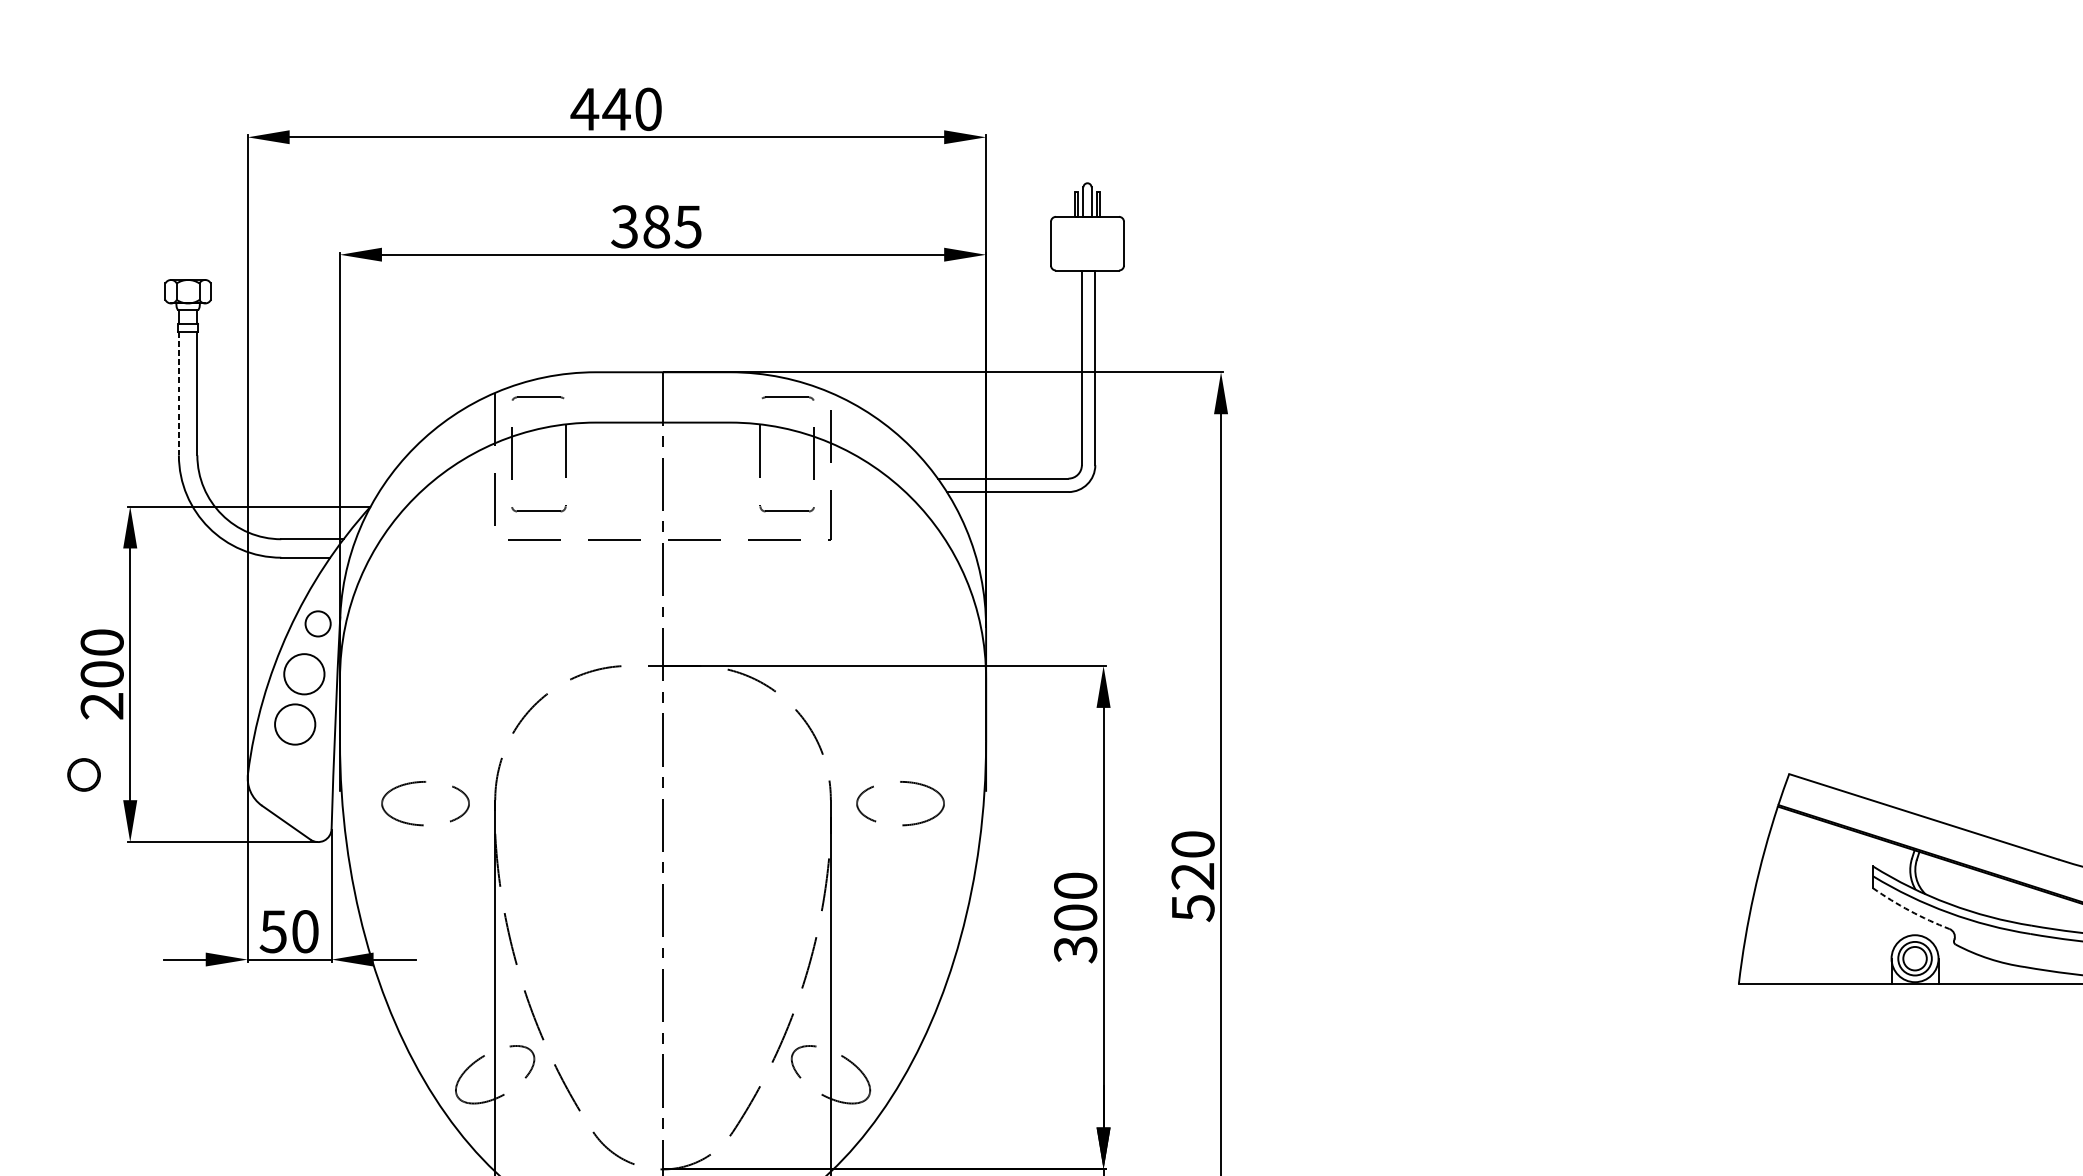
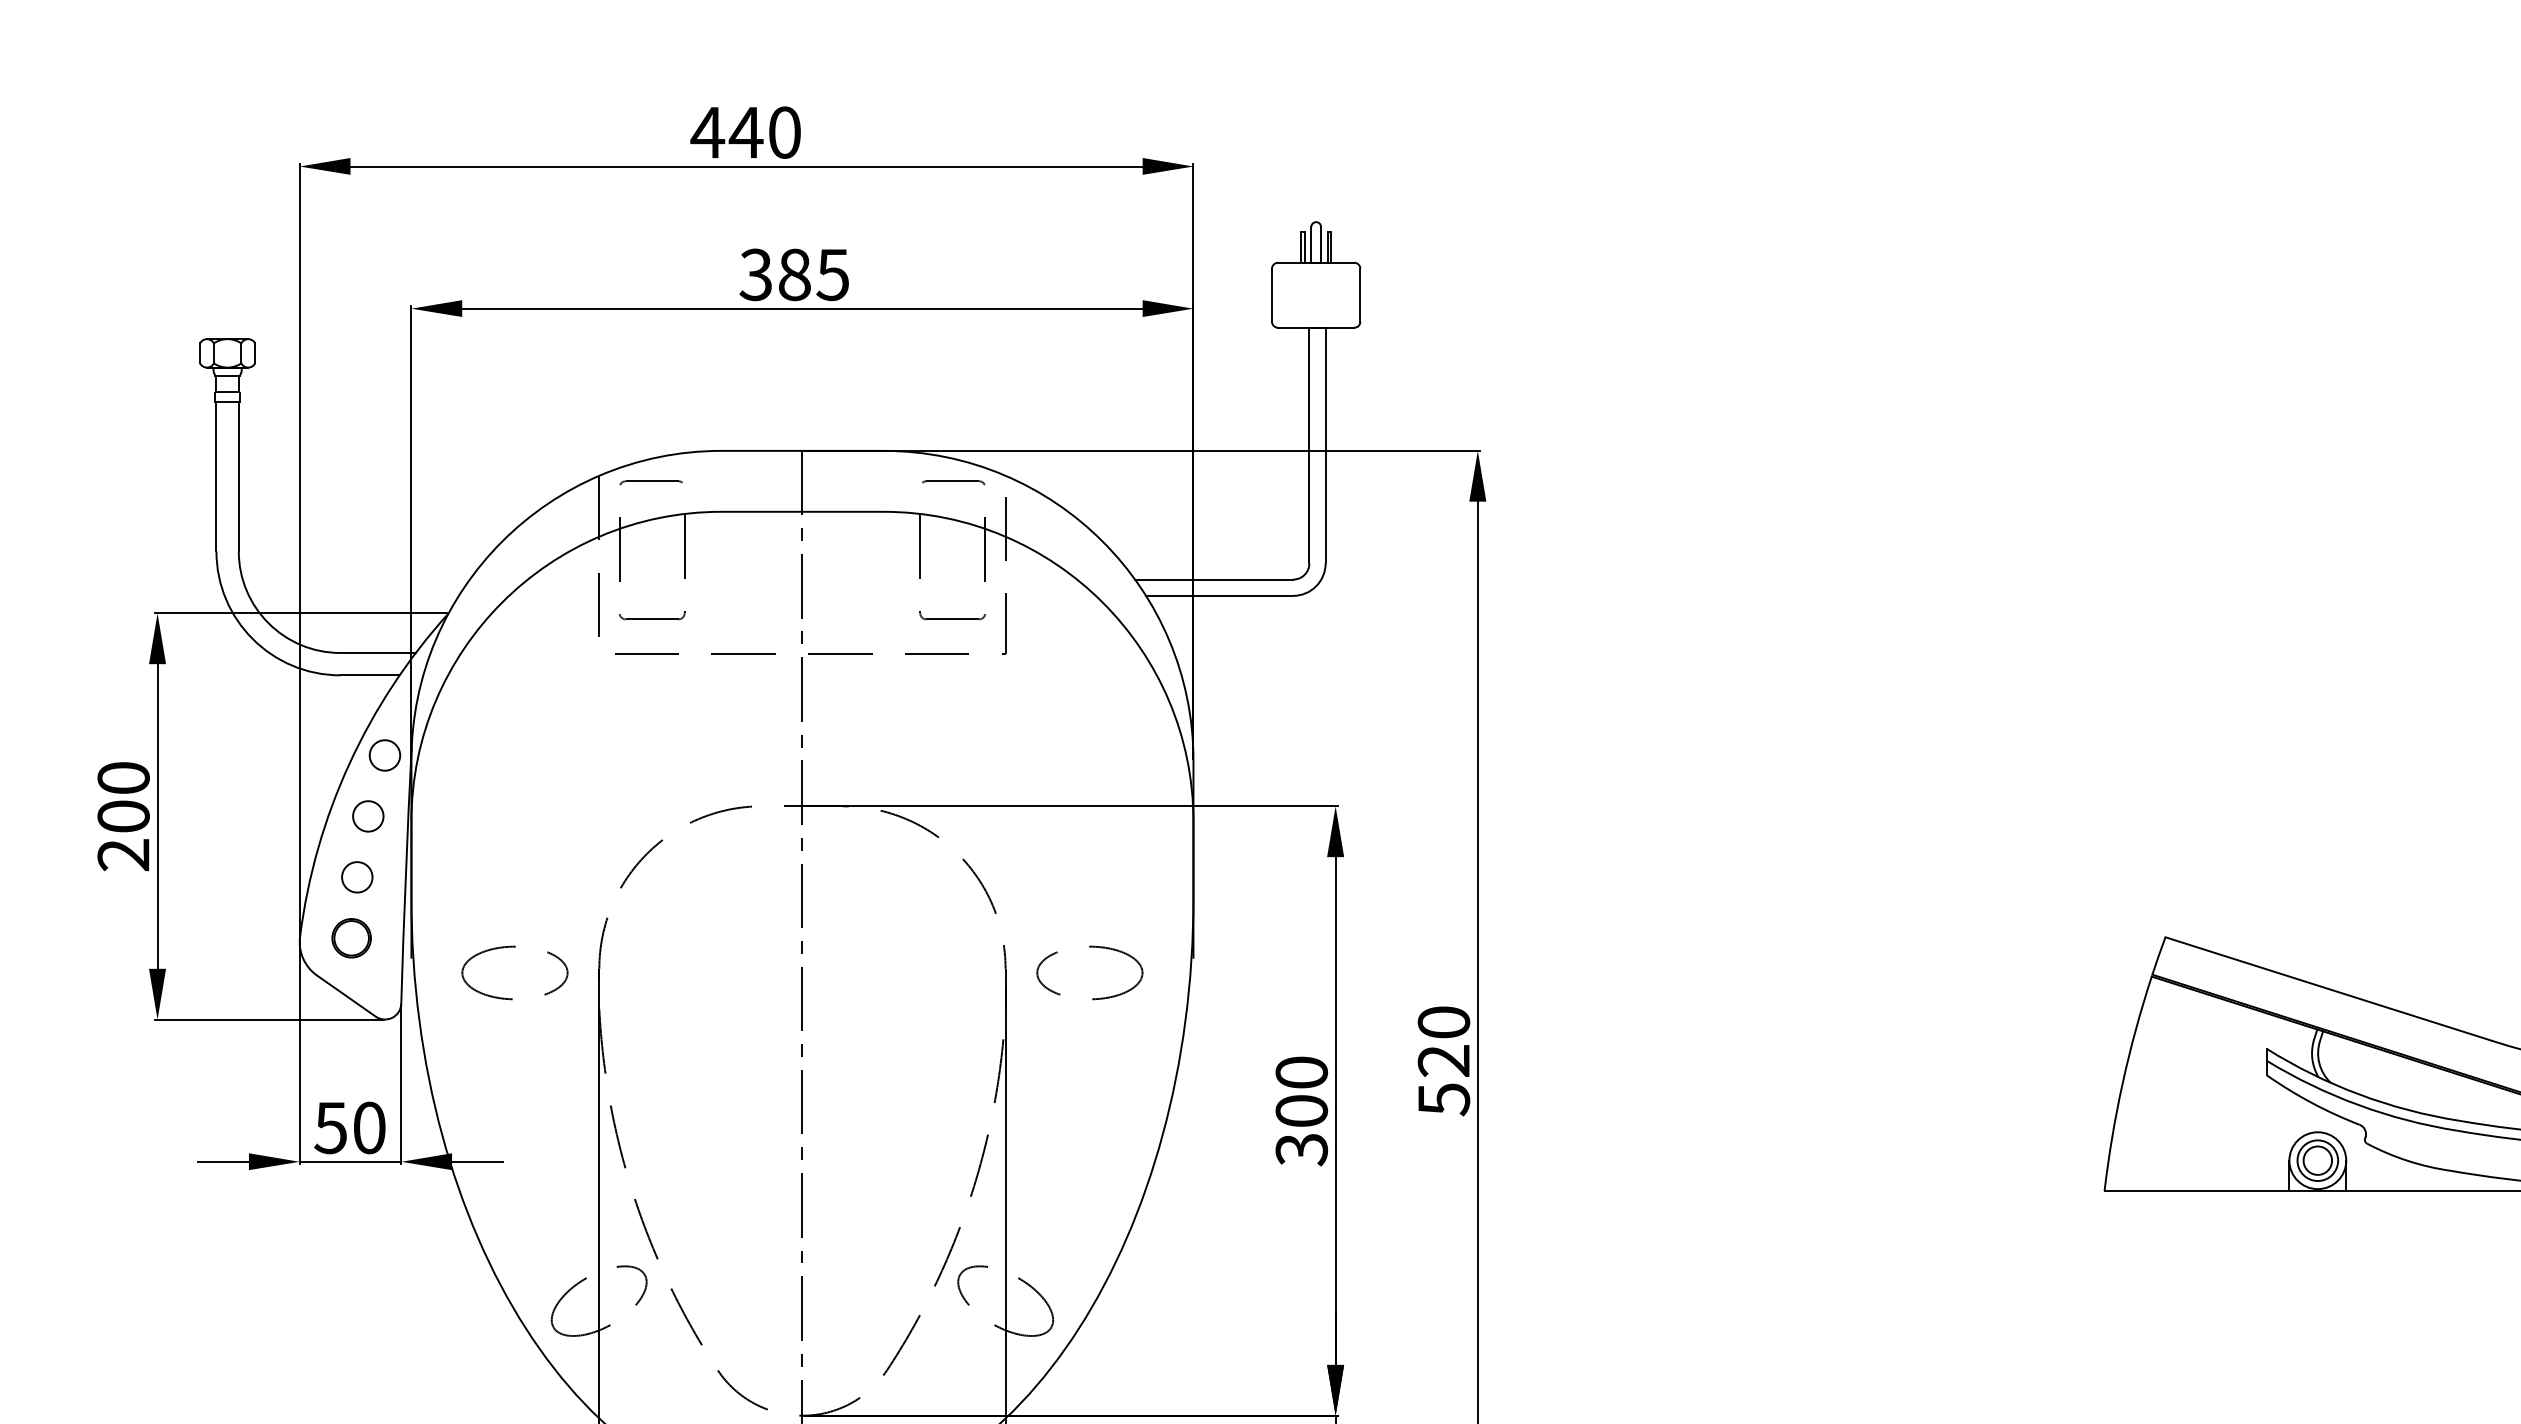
line: (178, 393) -> (216, 476), dashed -> solid
circle: (304, 674) -> (368, 816), size x0.62
circle: (295, 724) -> (357, 877), size x0.62
part: (83, 775) -> (351, 938), moved
arc: (1909, 910) -> (2311, 1102), dashed -> solid

